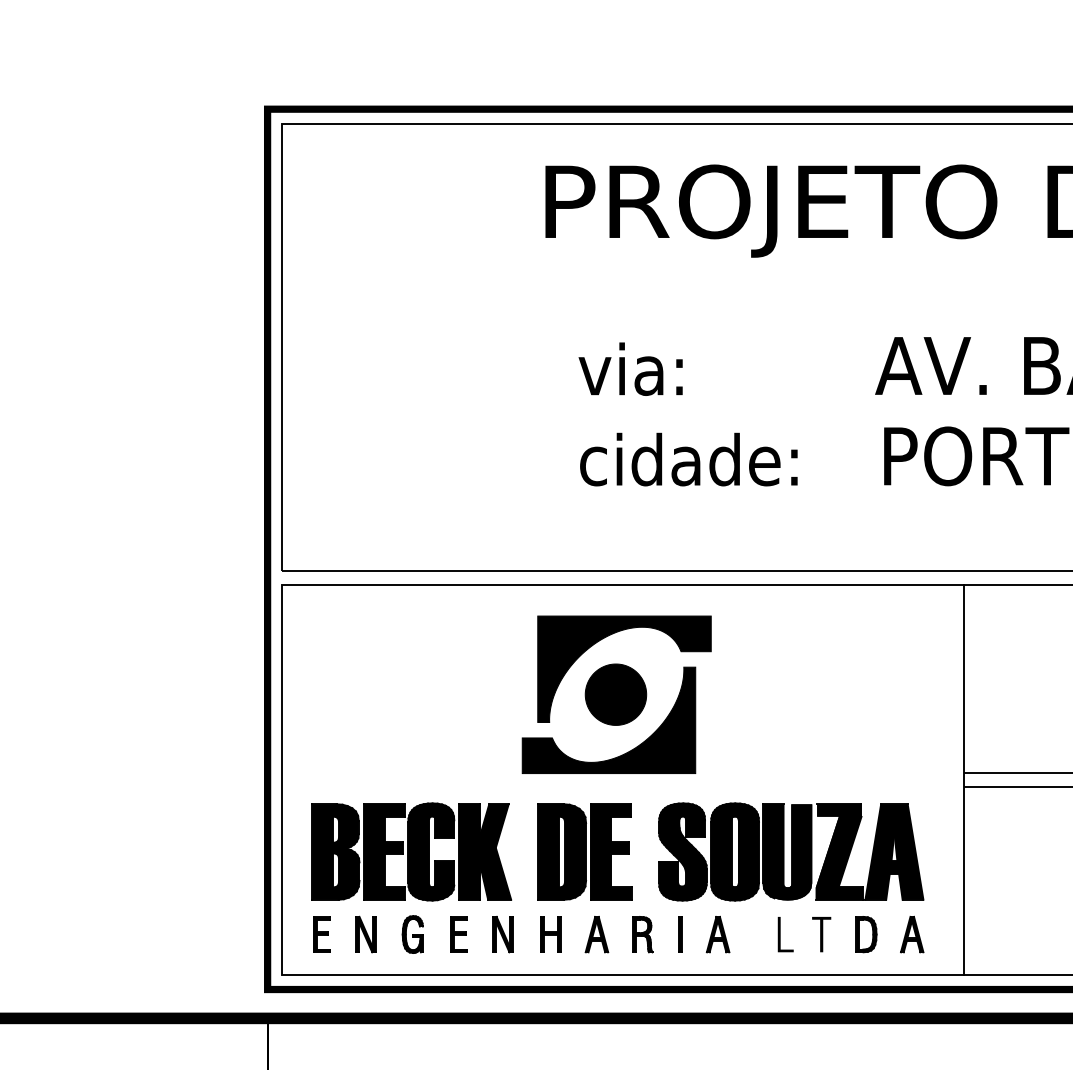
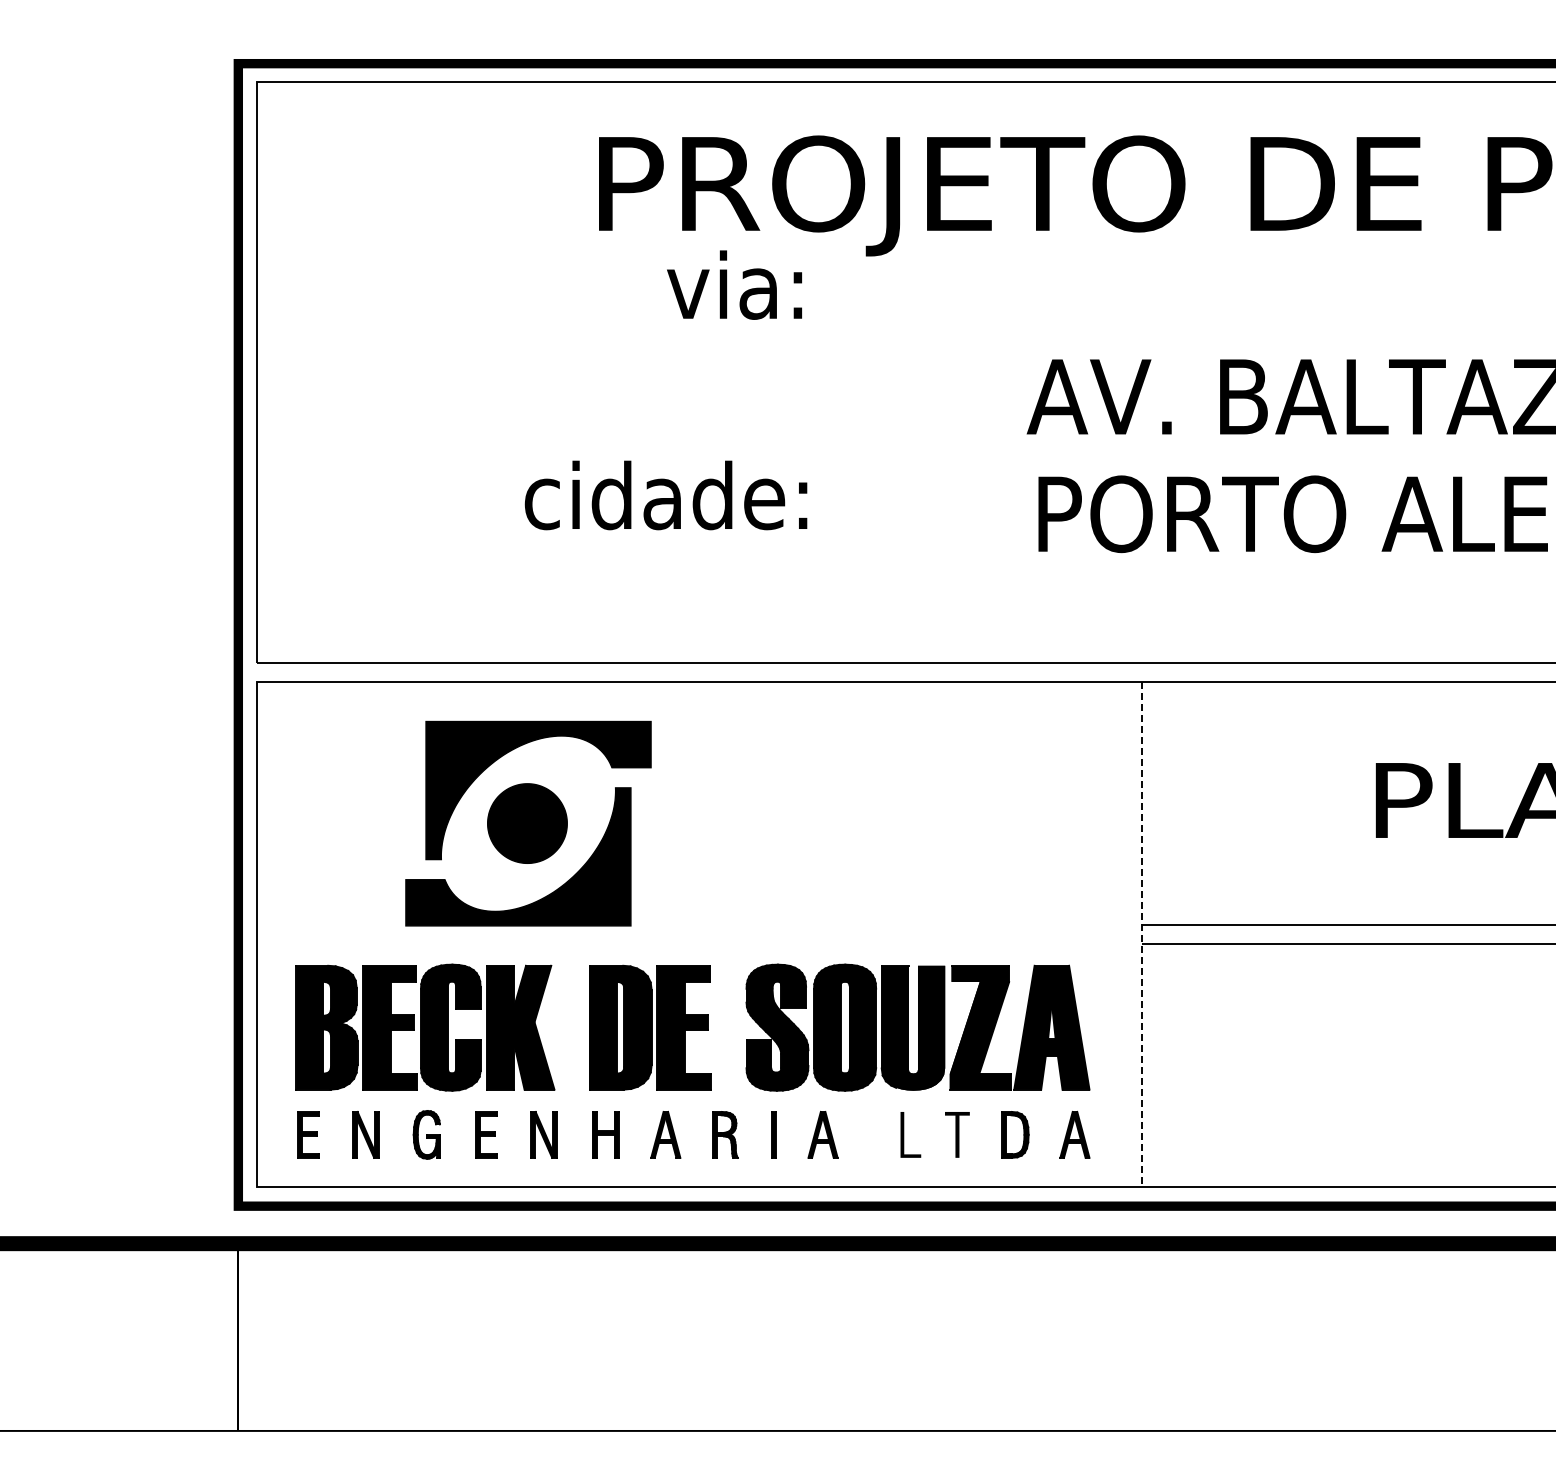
text: (630, 368) -> (734, 284), moved
text: (688, 459) -> (665, 495), moved
part: (616, 694) -> (528, 823), moved
line: (964, 780) -> (1142, 934), solid -> dashed

